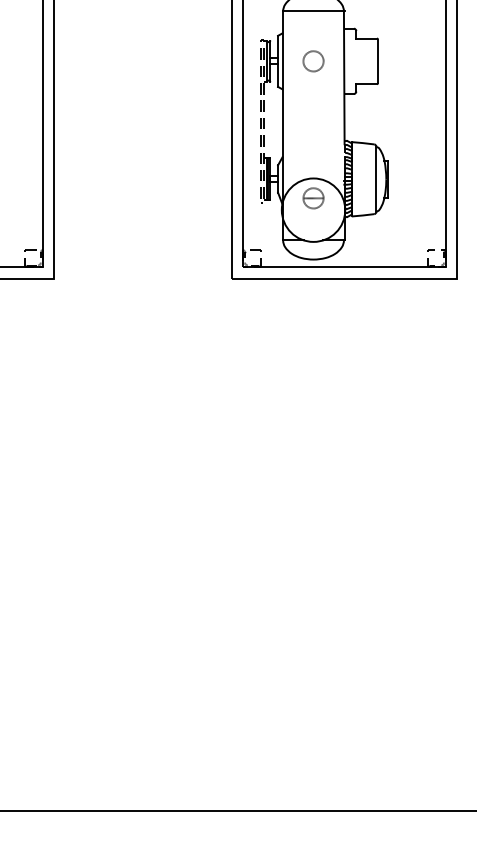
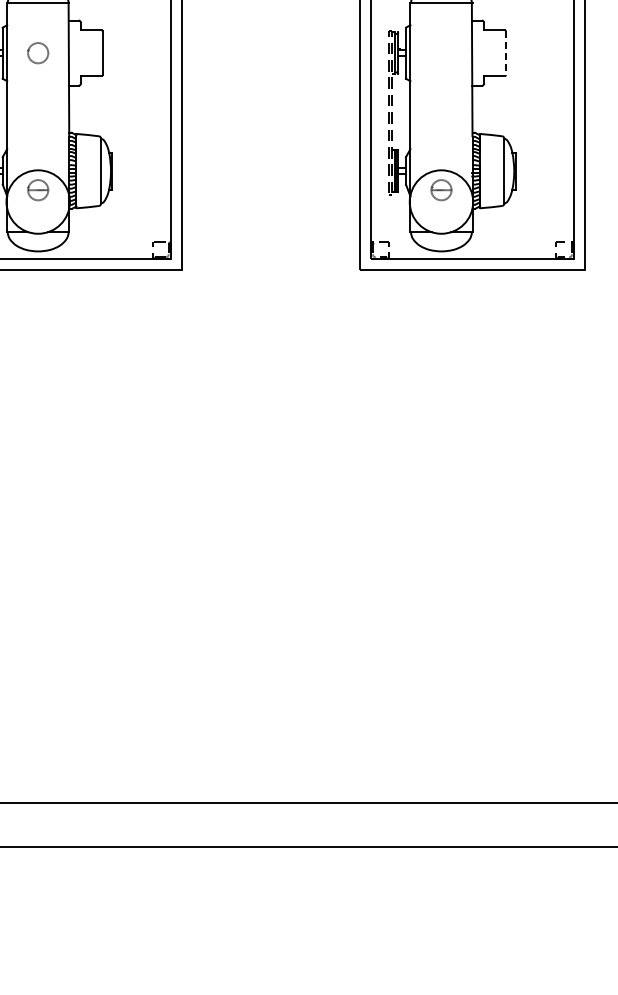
circle: (313, 61) -> (441, 53), removed
line: (377, 61) -> (505, 53), solid -> dashed

